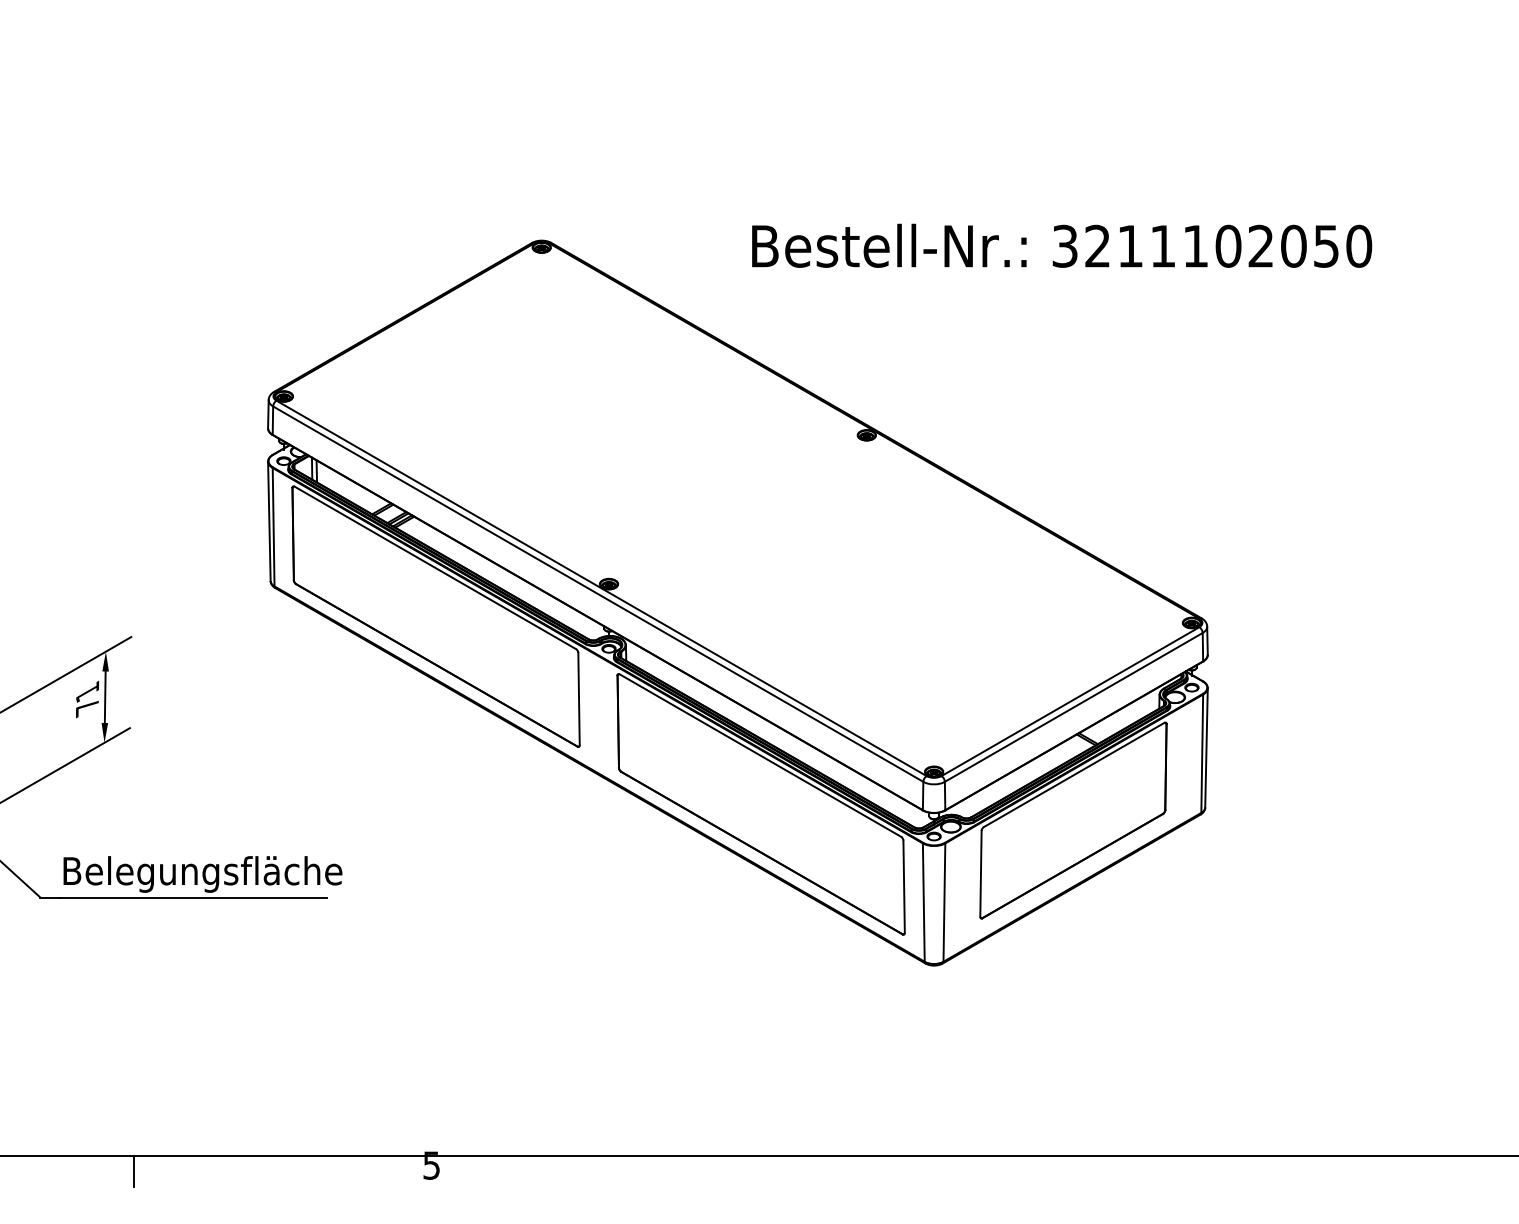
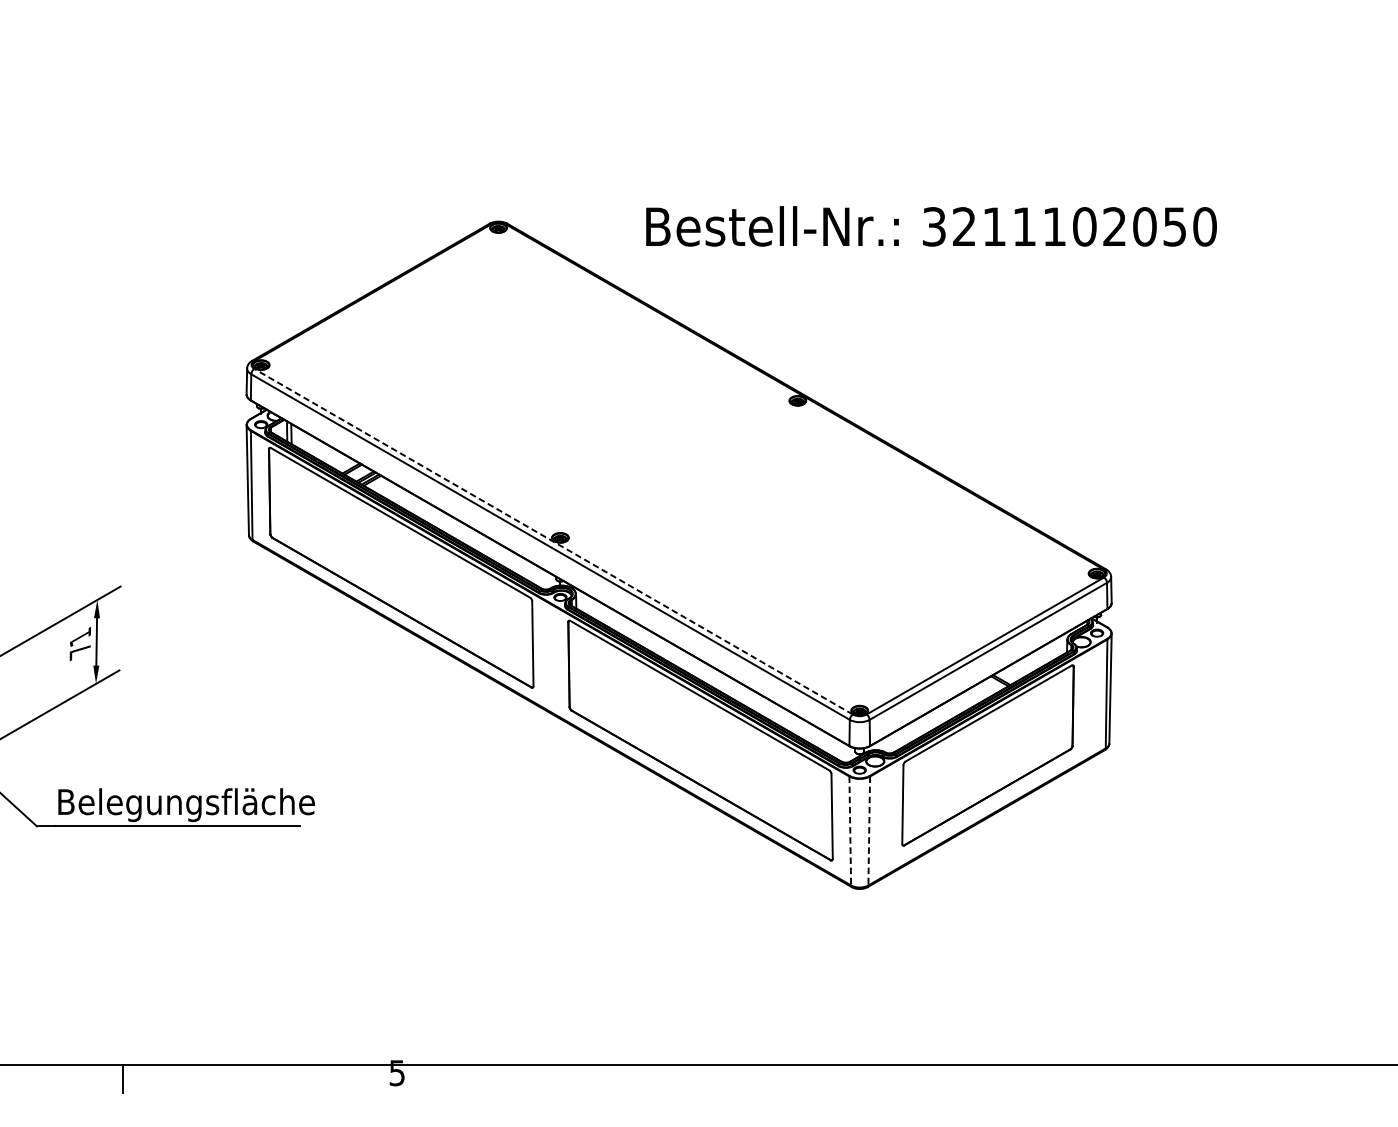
text: (1062, 245) -> (931, 226), moved
line: (601, 588) -> (553, 541), solid -> dashed
line: (923, 903) -> (849, 831), solid -> dashed
line: (944, 903) -> (869, 831), solid -> dashed

